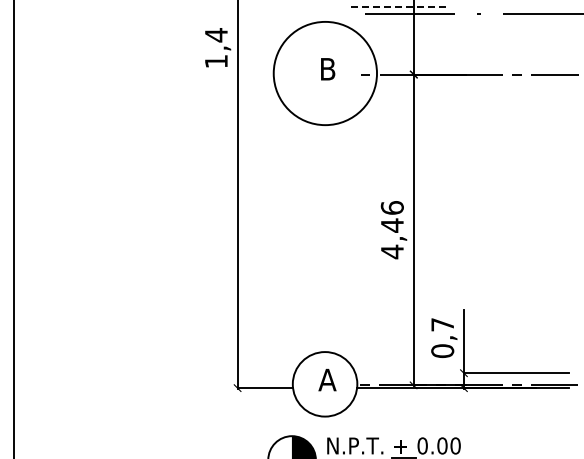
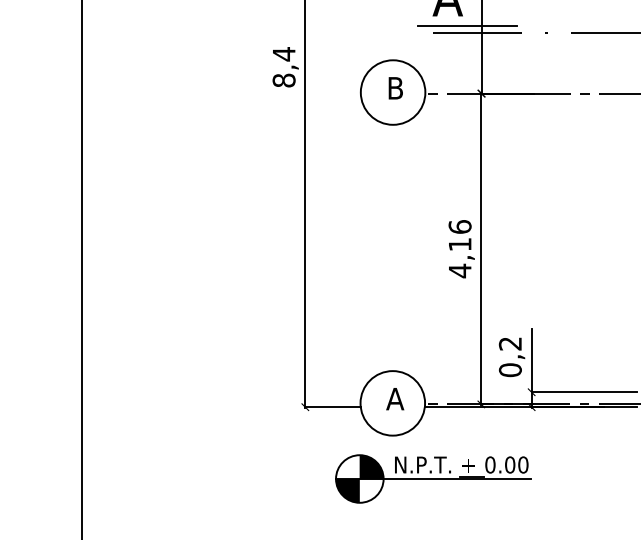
line: (400, 6) -> (468, 25), dashed -> solid
text: (215, 61) -> (283, 80), 1,4 -> 8,4
circle: (324, 73) -> (392, 92), size x0.62
text: (392, 225) -> (460, 244), 4,46 -> 4,16
text: (441, 324) -> (509, 343), 0,7 -> 0,2

